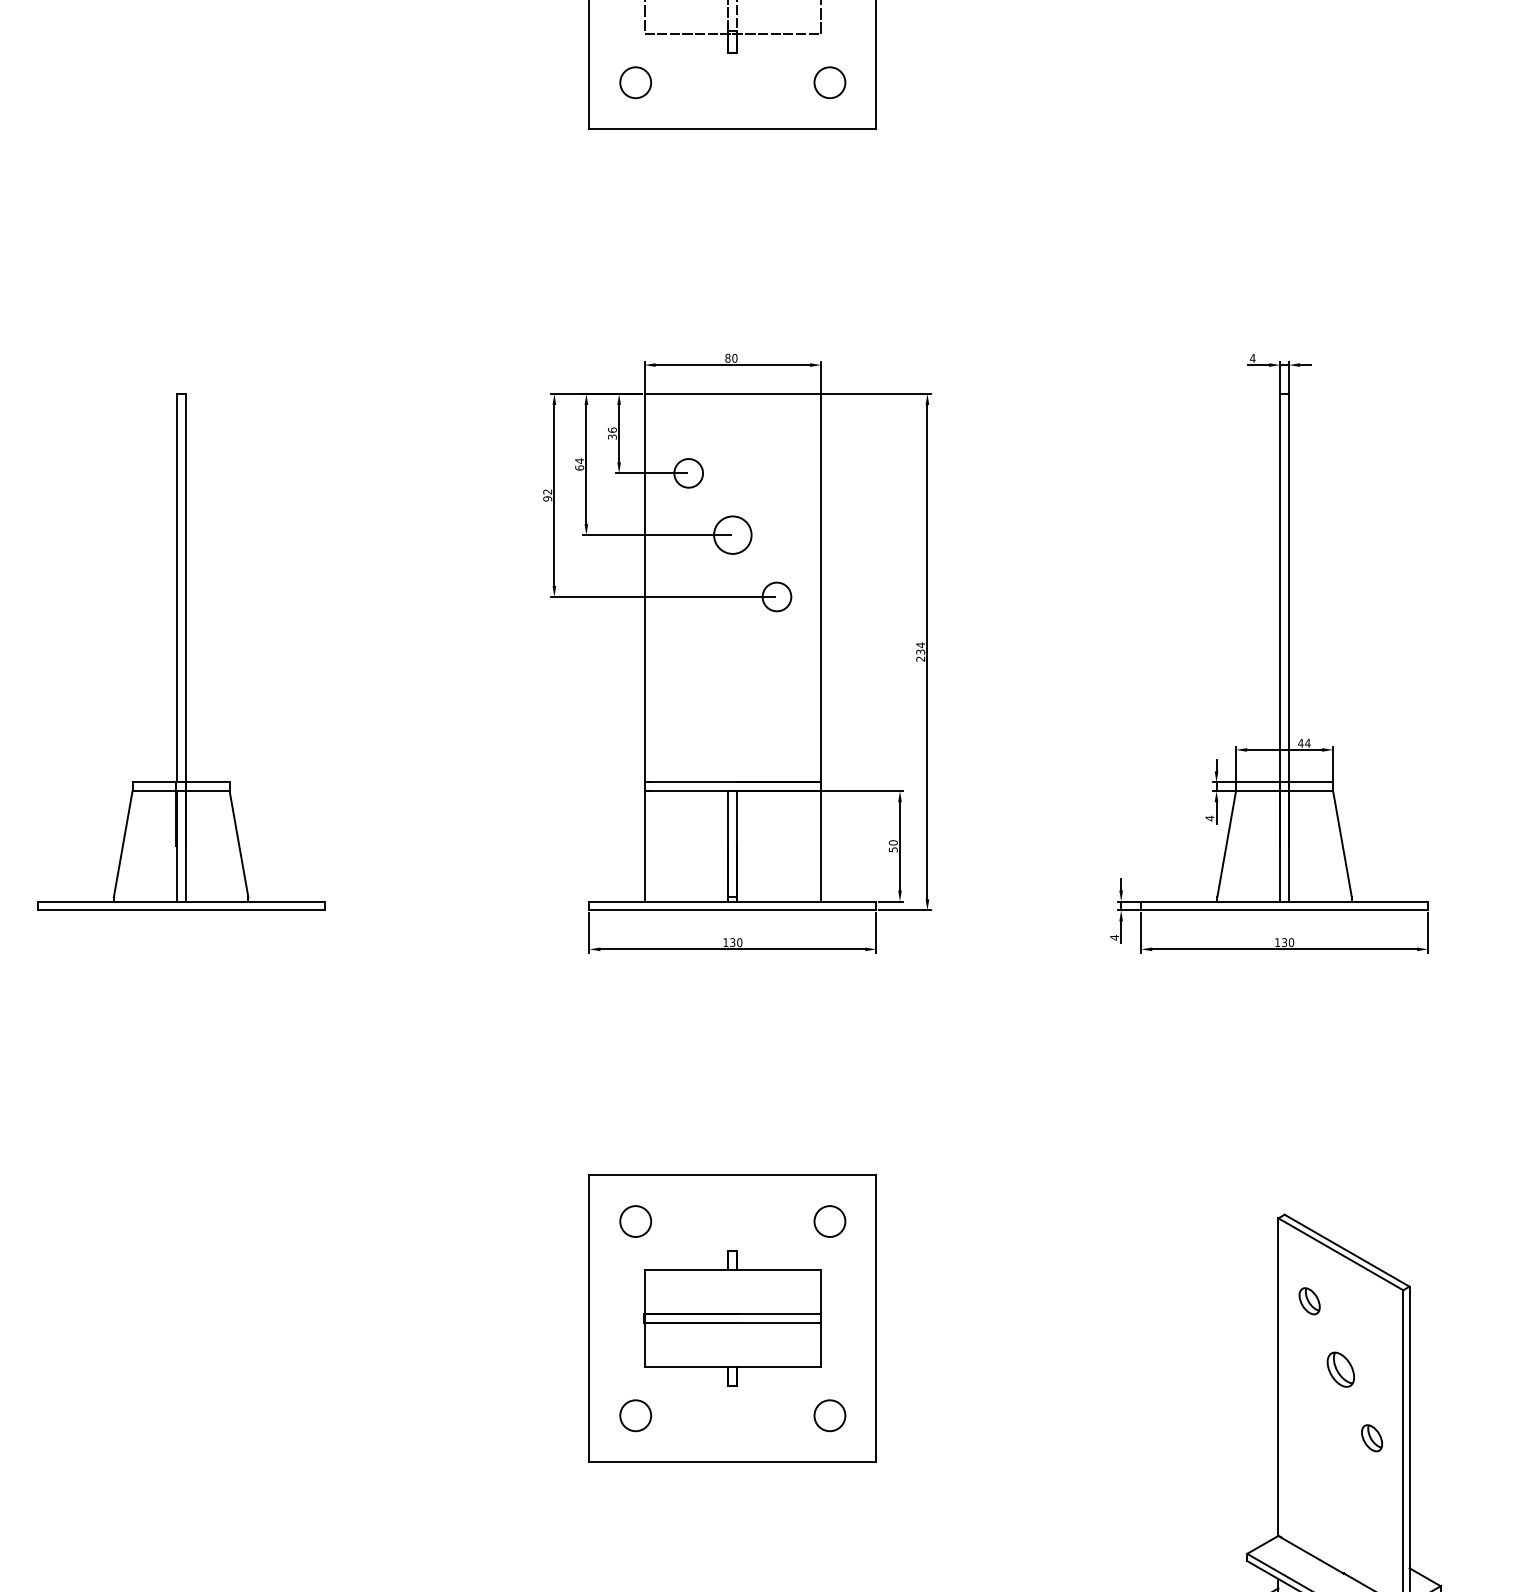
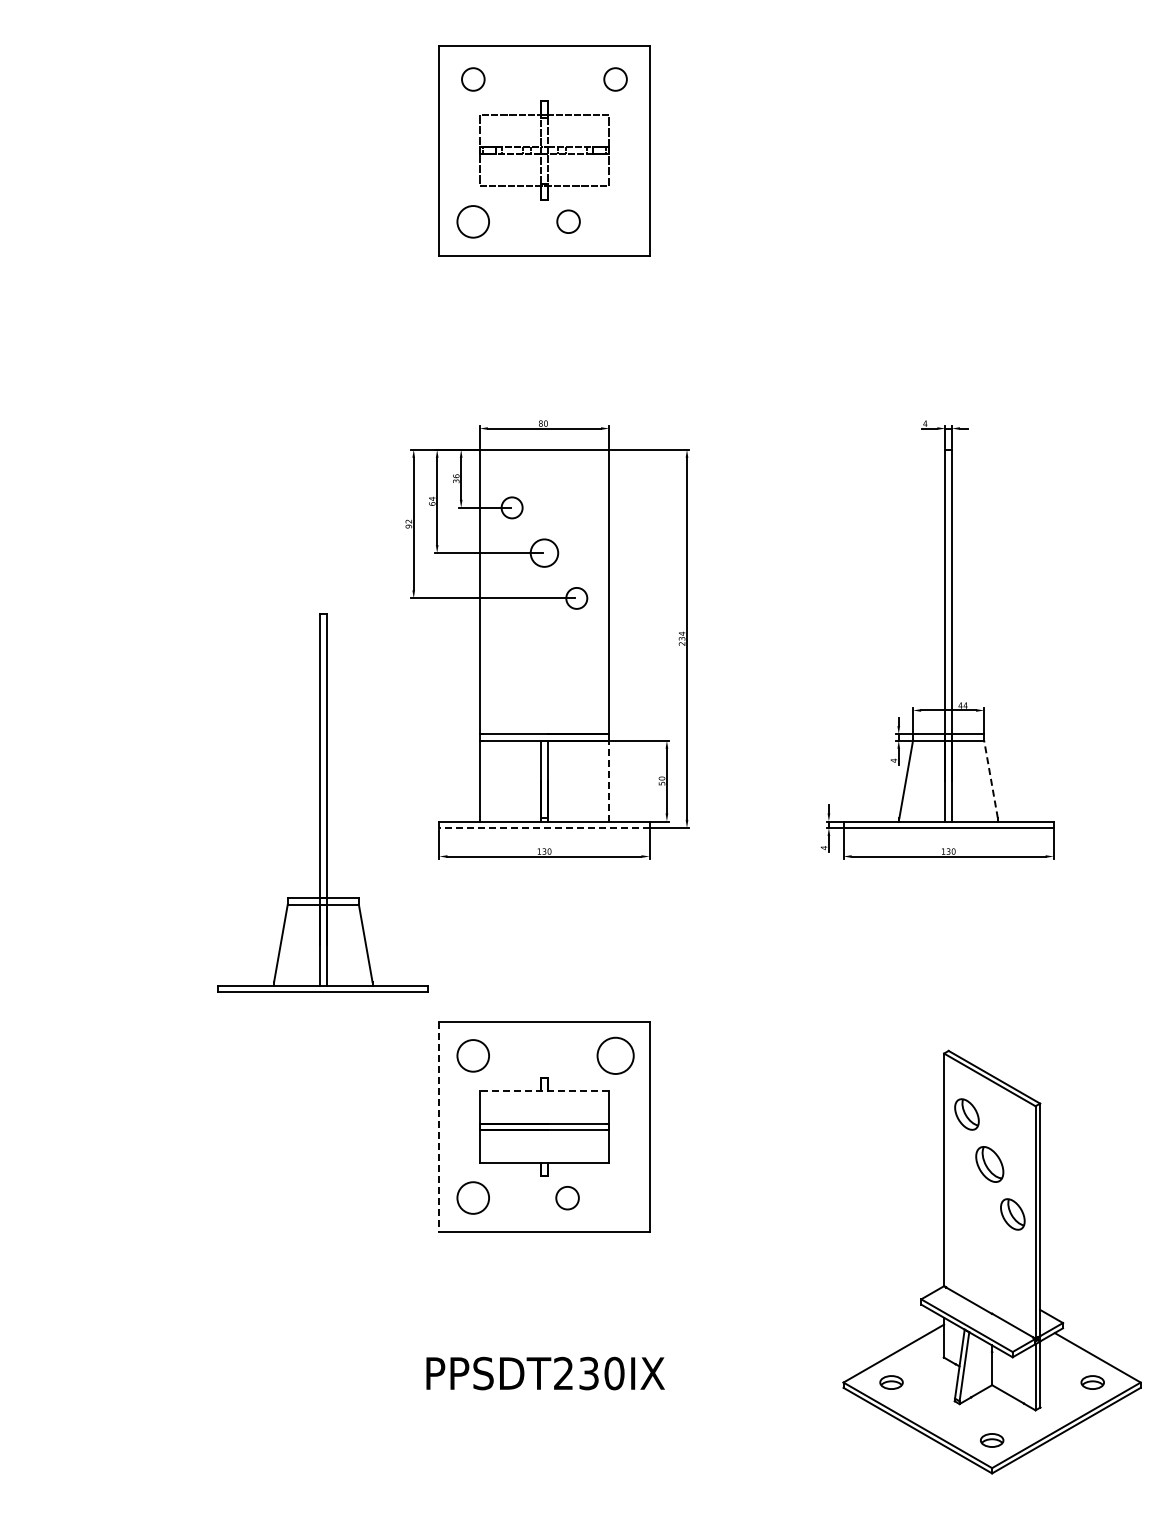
circle: (635, 82) -> (473, 221), size x1.4
circle: (829, 82) -> (568, 221), moved
part: (179, 651) -> (322, 802), moved
line: (1341, 844) -> (990, 779), solid -> dashed
line: (821, 845) -> (609, 780), solid -> dashed
line: (731, 909) -> (543, 827), solid -> dashed
circle: (635, 1220) -> (473, 1055), size x1.4
circle: (829, 1220) -> (615, 1055), size x1.6
line: (732, 1270) -> (544, 1091), solid -> dashed
part: (1308, 1300) -> (966, 1113), size x1.6
line: (589, 1319) -> (439, 1127), solid -> dashed
part: (1340, 1369) -> (989, 1164), size x1.4
circle: (635, 1416) -> (473, 1198), size x1.4
circle: (829, 1416) -> (567, 1198), moved
part: (1371, 1438) -> (1012, 1214), size x1.6

